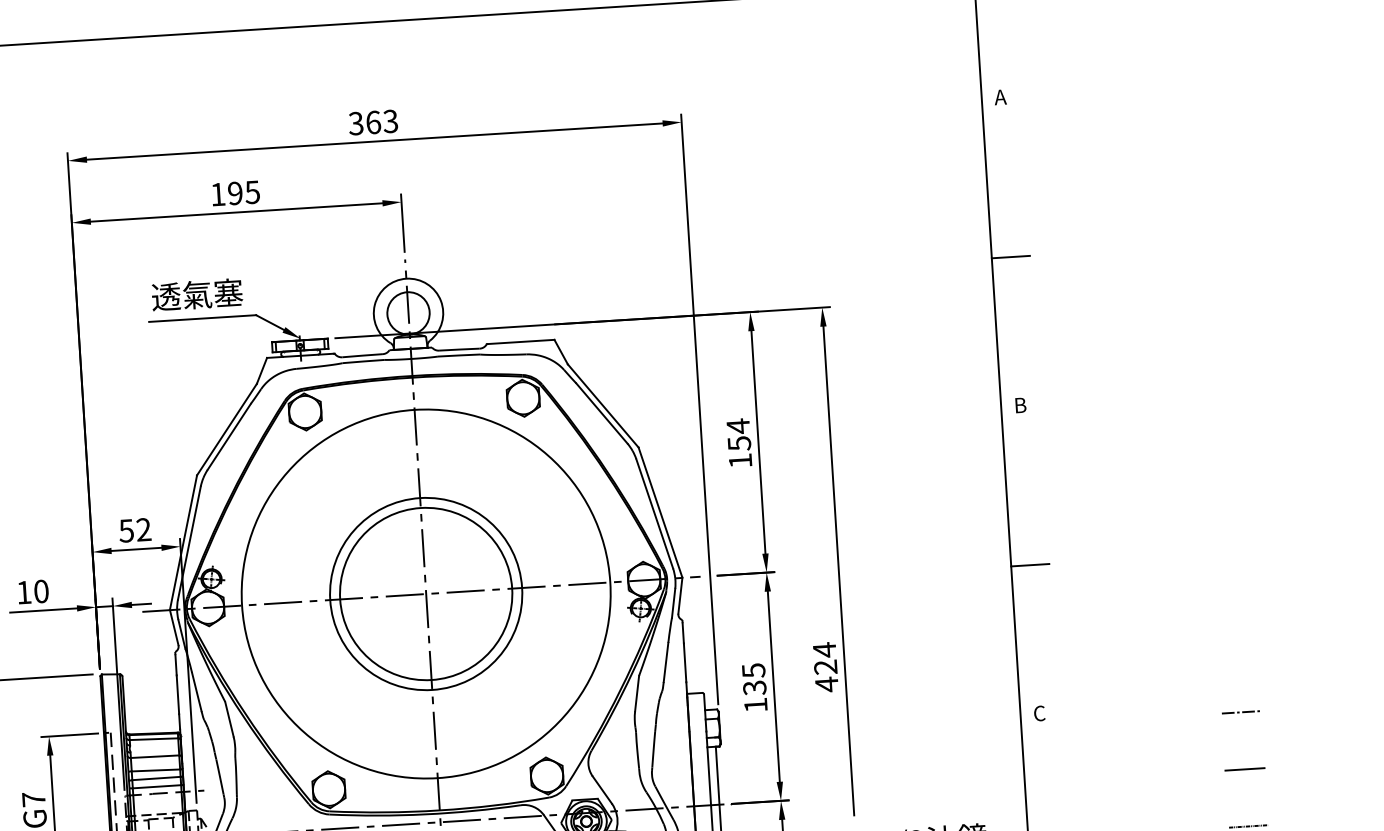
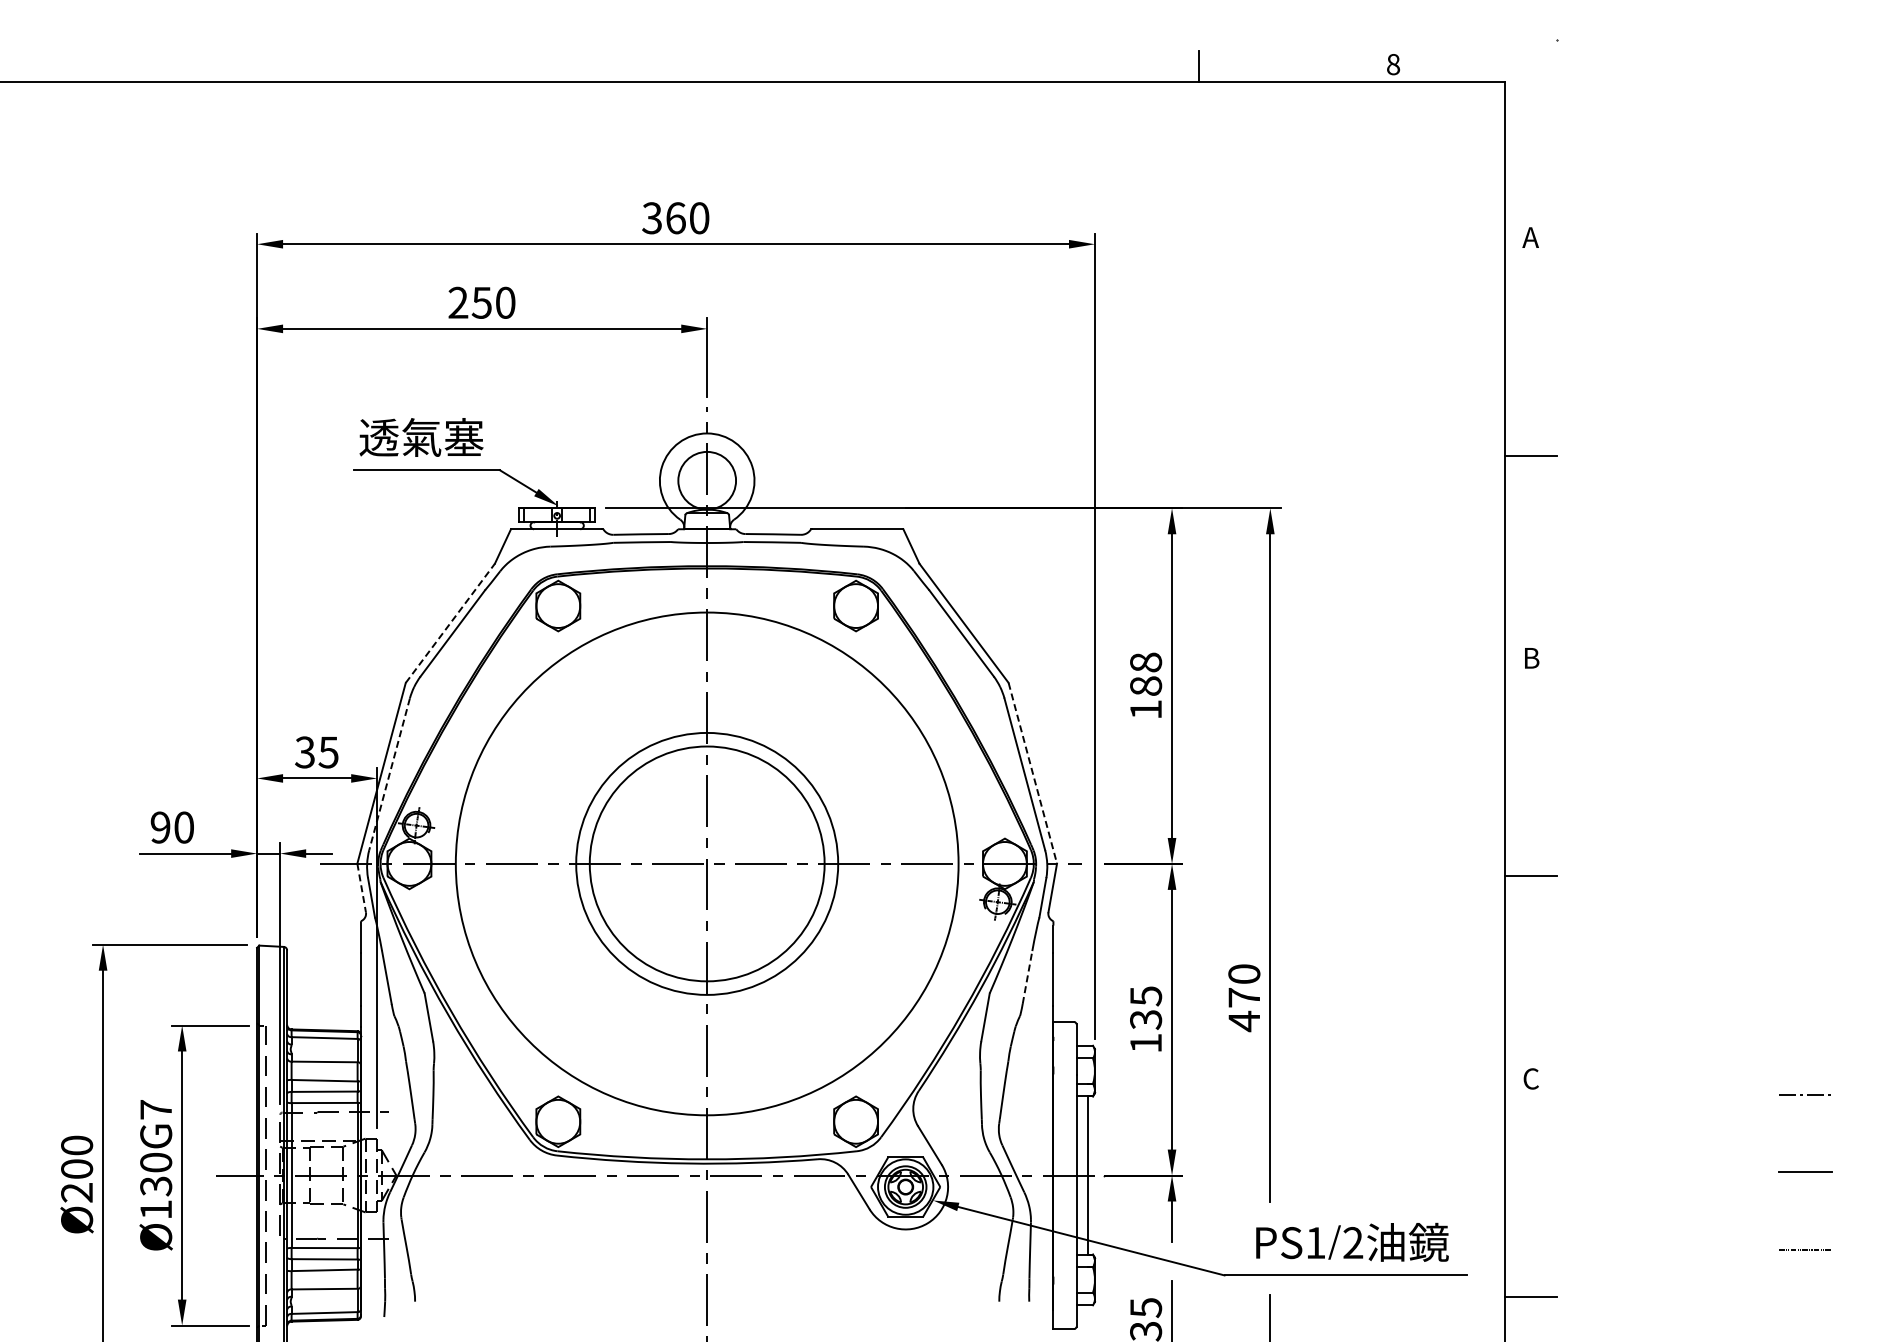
text: (390, 121) -> (699, 218), 363 -> 360
text: (235, 193) -> (481, 302), 195 -> 250
line: (227, 429) -> (450, 622), solid -> dashed
text: (739, 435) -> (1146, 674), 154 -> 188
line: (660, 512) -> (1032, 773), solid -> dashed
text: (134, 530) -> (316, 752), 52 -> 35
line: (189, 543) -> (389, 774), solid -> dashed
text: (24, 592) -> (160, 827), 10 -> 90
line: (174, 627) -> (361, 887), solid -> dashed
text: (825, 658) -> (1244, 985), 424 -> 470
line: (666, 662) -> (1027, 977), solid -> dashed

